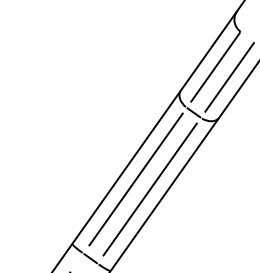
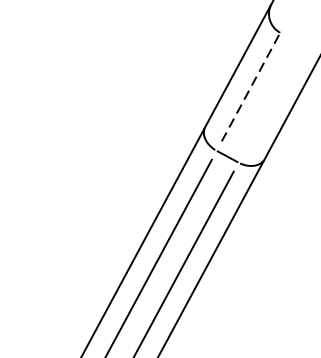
line: (215, 67) -> (250, 88), solid -> dashed
line: (229, 77) -> (272, 100), removed

